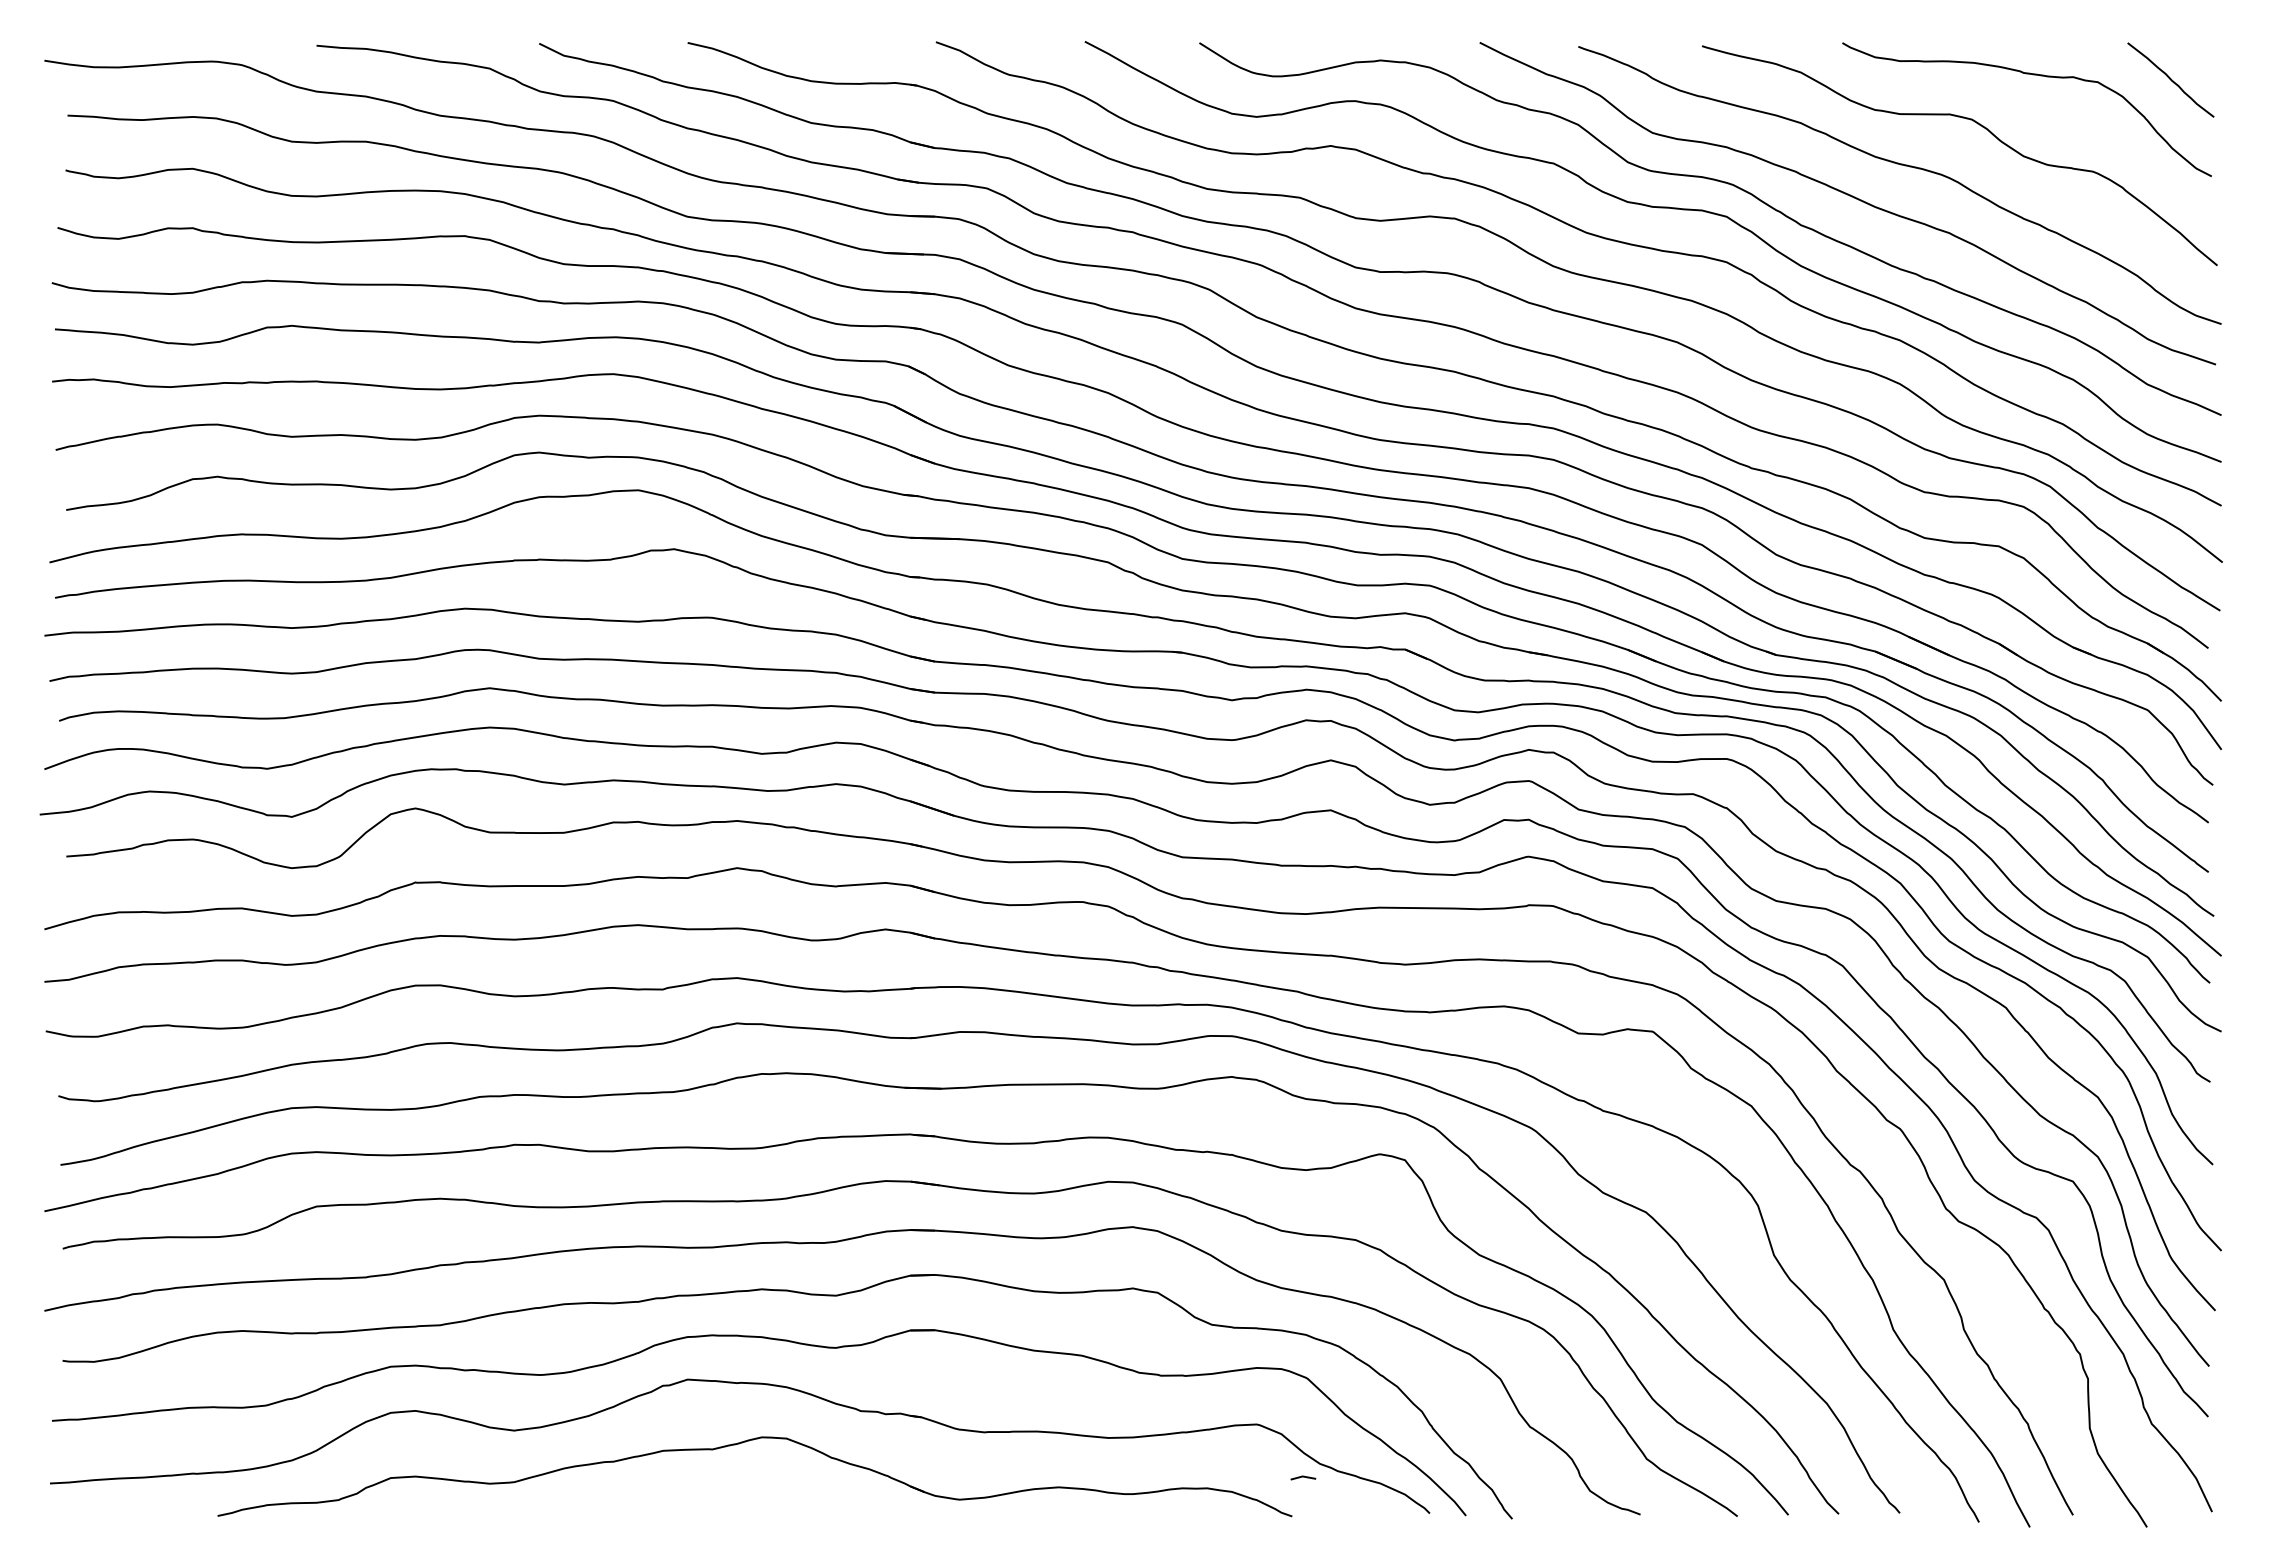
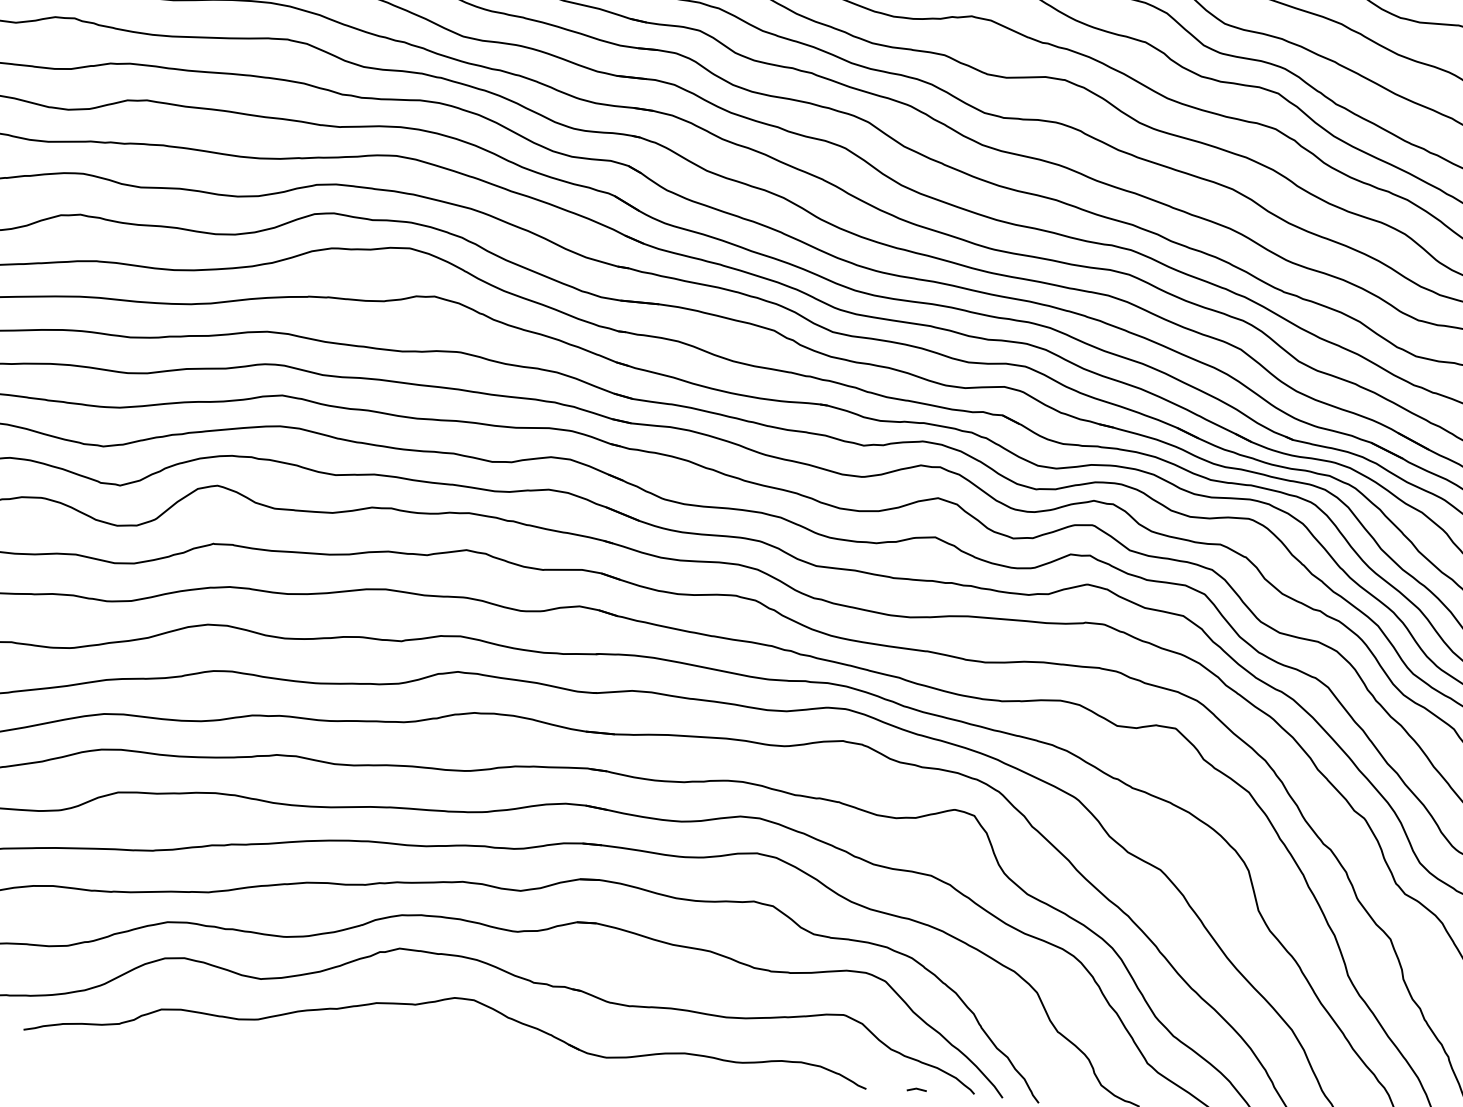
line: (1303, 1477) -> (916, 1089), moved

